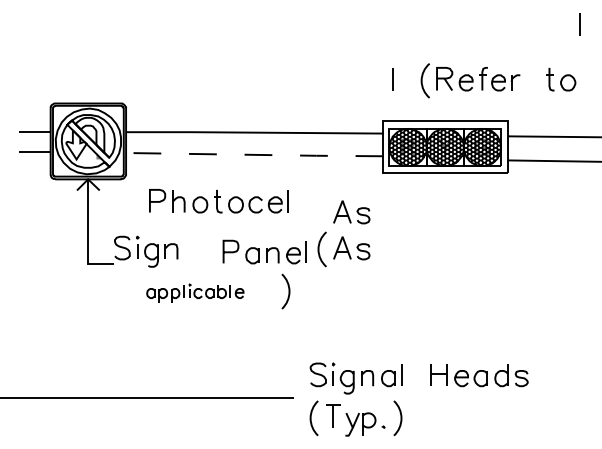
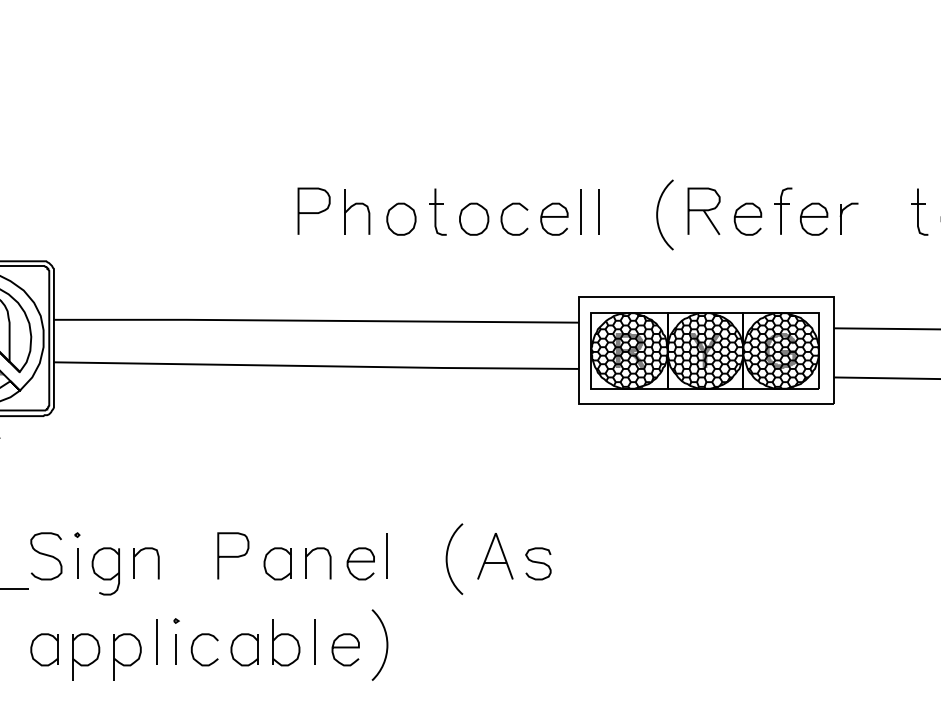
line: (254, 154) -> (316, 365), dashed -> solid
part: (218, 201) -> (438, 212), moved
part: (351, 212) -> (513, 483), removed
part: (264, 251) -> (301, 555), moved
part: (195, 292) -> (195, 646), size x1.67

